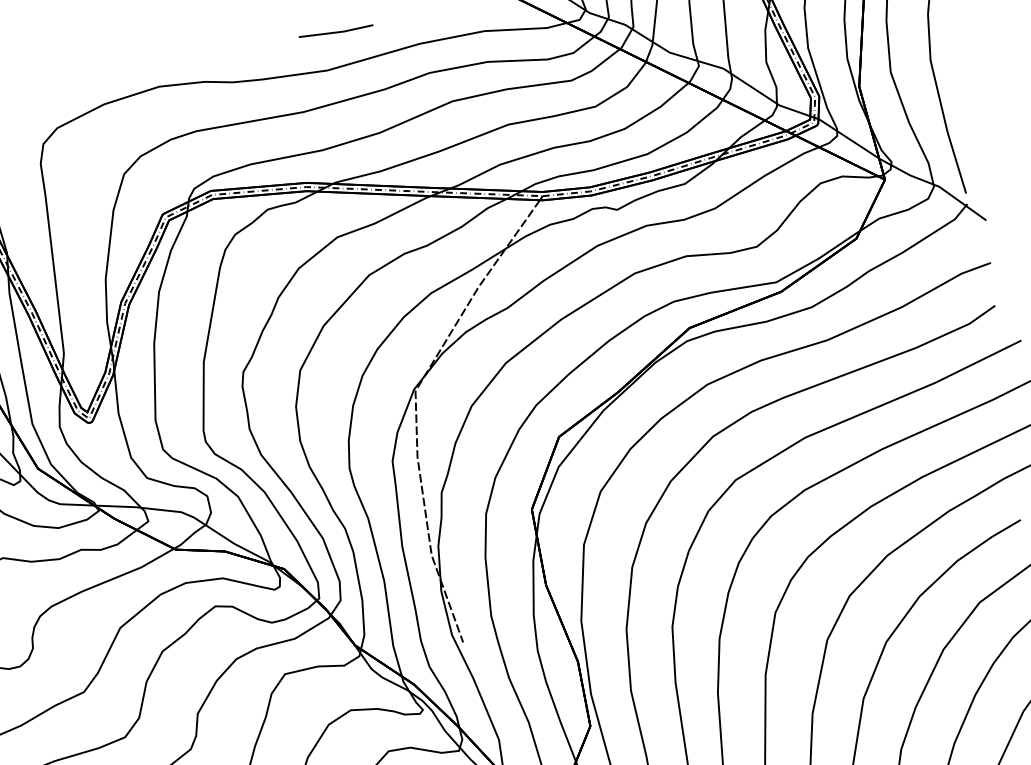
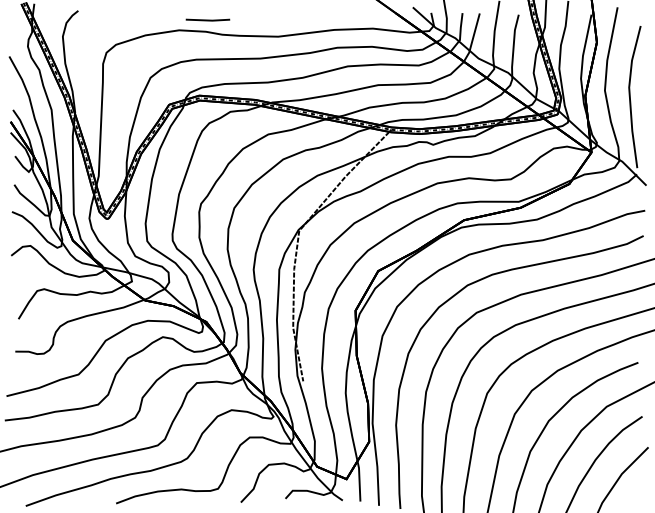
line: (335, 30) -> (207, 19), moved

